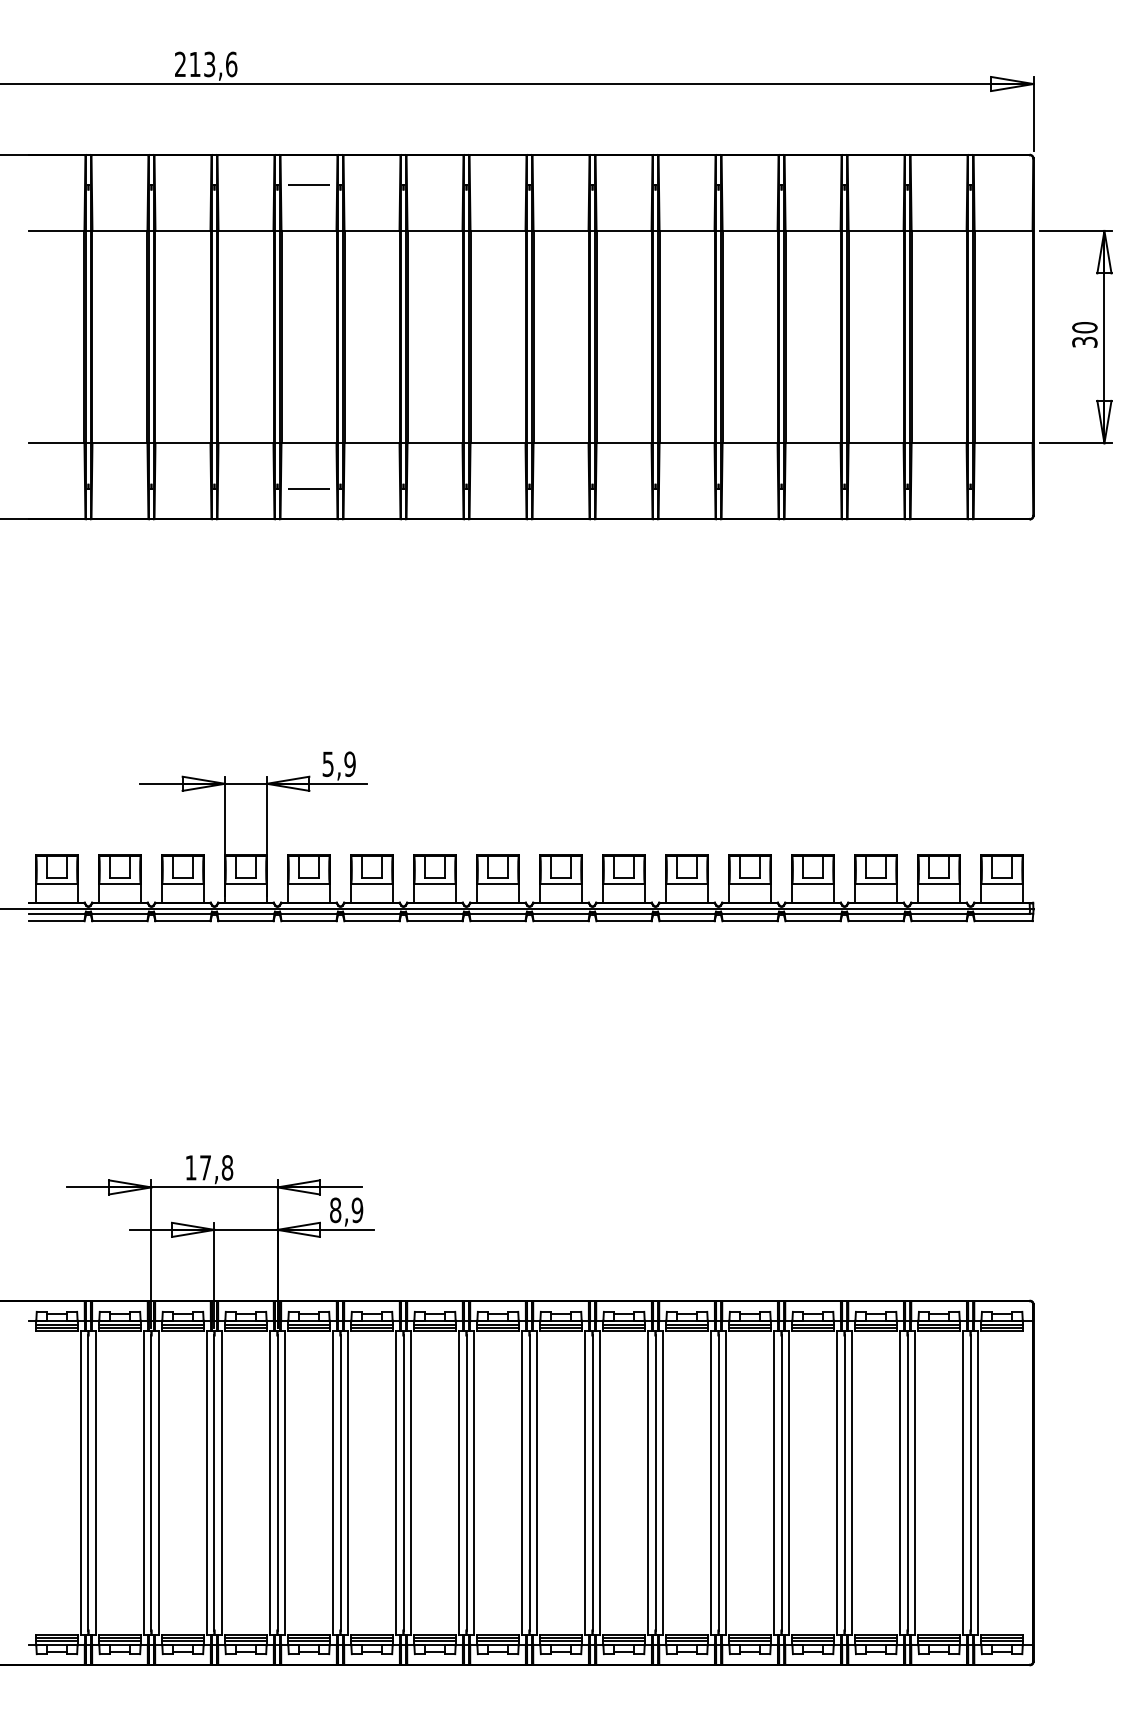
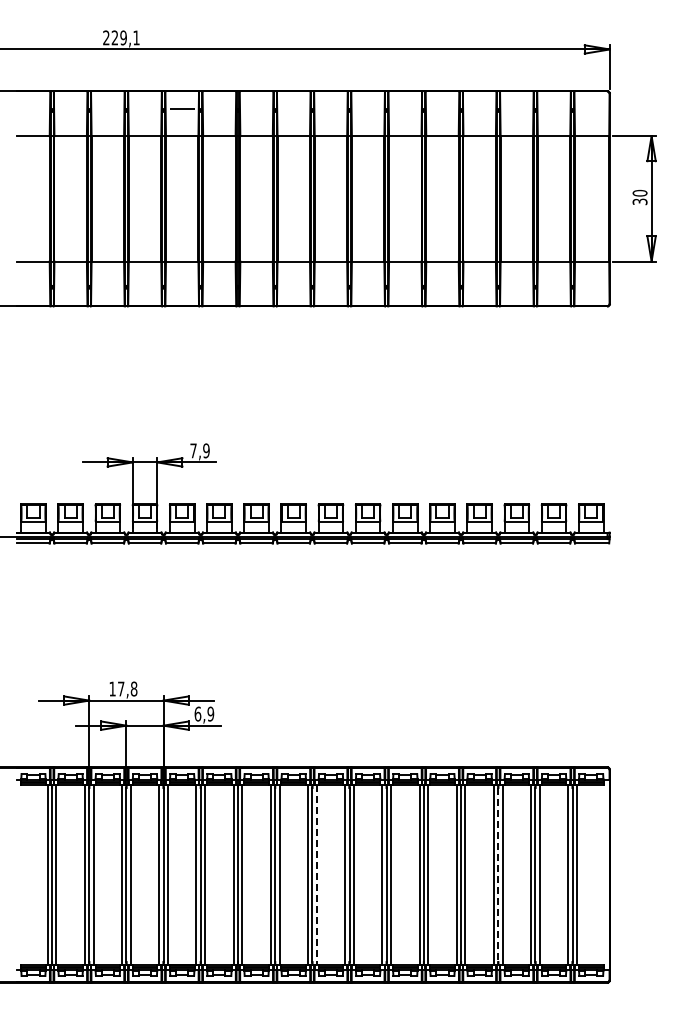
text: (212, 63) -> (125, 37), 213,6 -> 229,1
line: (307, 489) -> (181, 288), removed
text: (328, 763) -> (193, 450), 5,9 -> 7,9
text: (334, 1209) -> (197, 713), 8,9 -> 6,9
line: (536, 1483) -> (316, 875), solid -> dashed
line: (844, 1483) -> (498, 875), solid -> dashed

